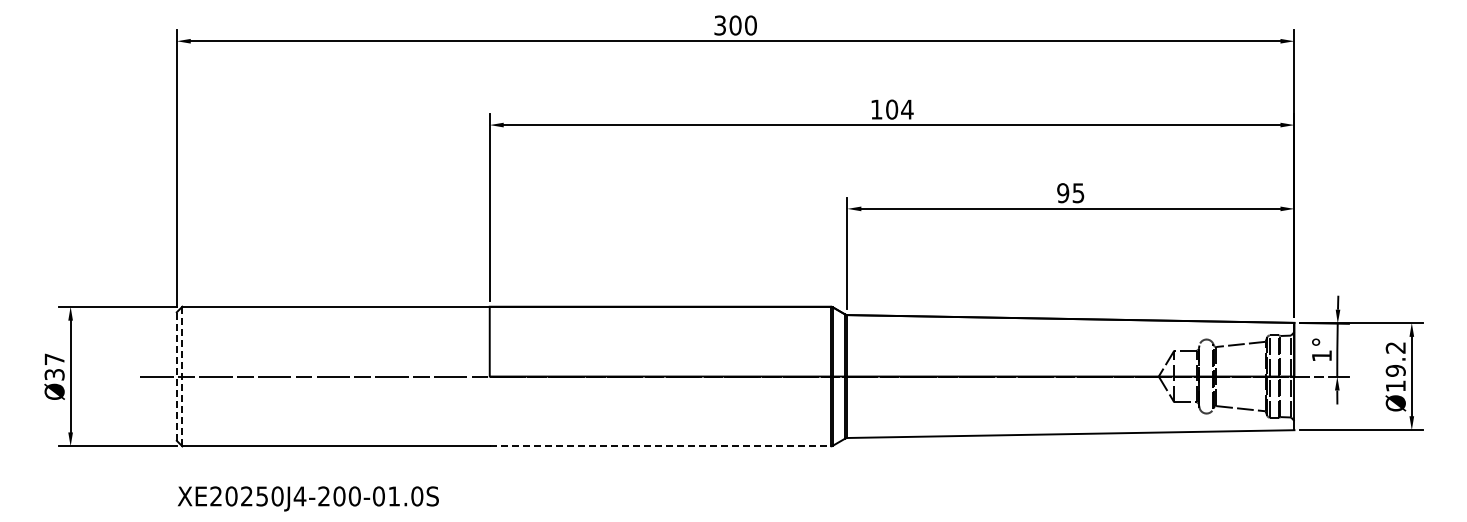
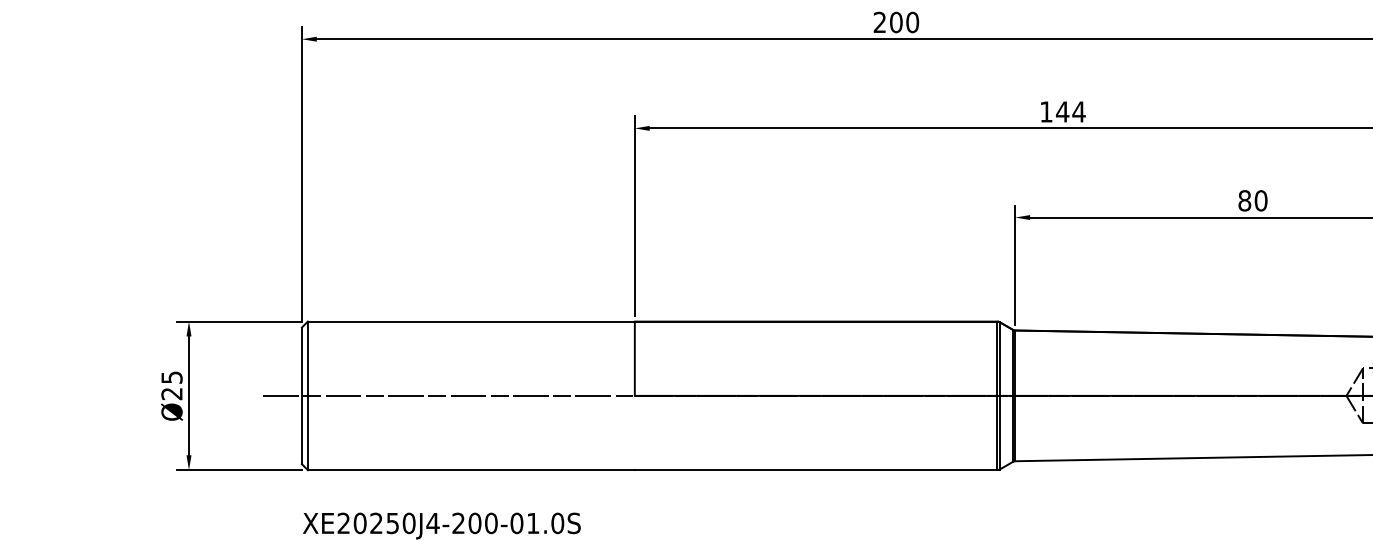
text: (719, 25) -> (879, 22), 300 -> 200
text: (891, 109) -> (1062, 111), 104 -> 144
text: (1070, 193) -> (1252, 201), 95 -> 80
text: (54, 366) -> (171, 385), Ø37 -> Ø25
line: (176, 376) -> (301, 395), dashed -> solid
line: (182, 376) -> (308, 395), dashed -> solid
line: (660, 446) -> (816, 470), dashed -> solid

